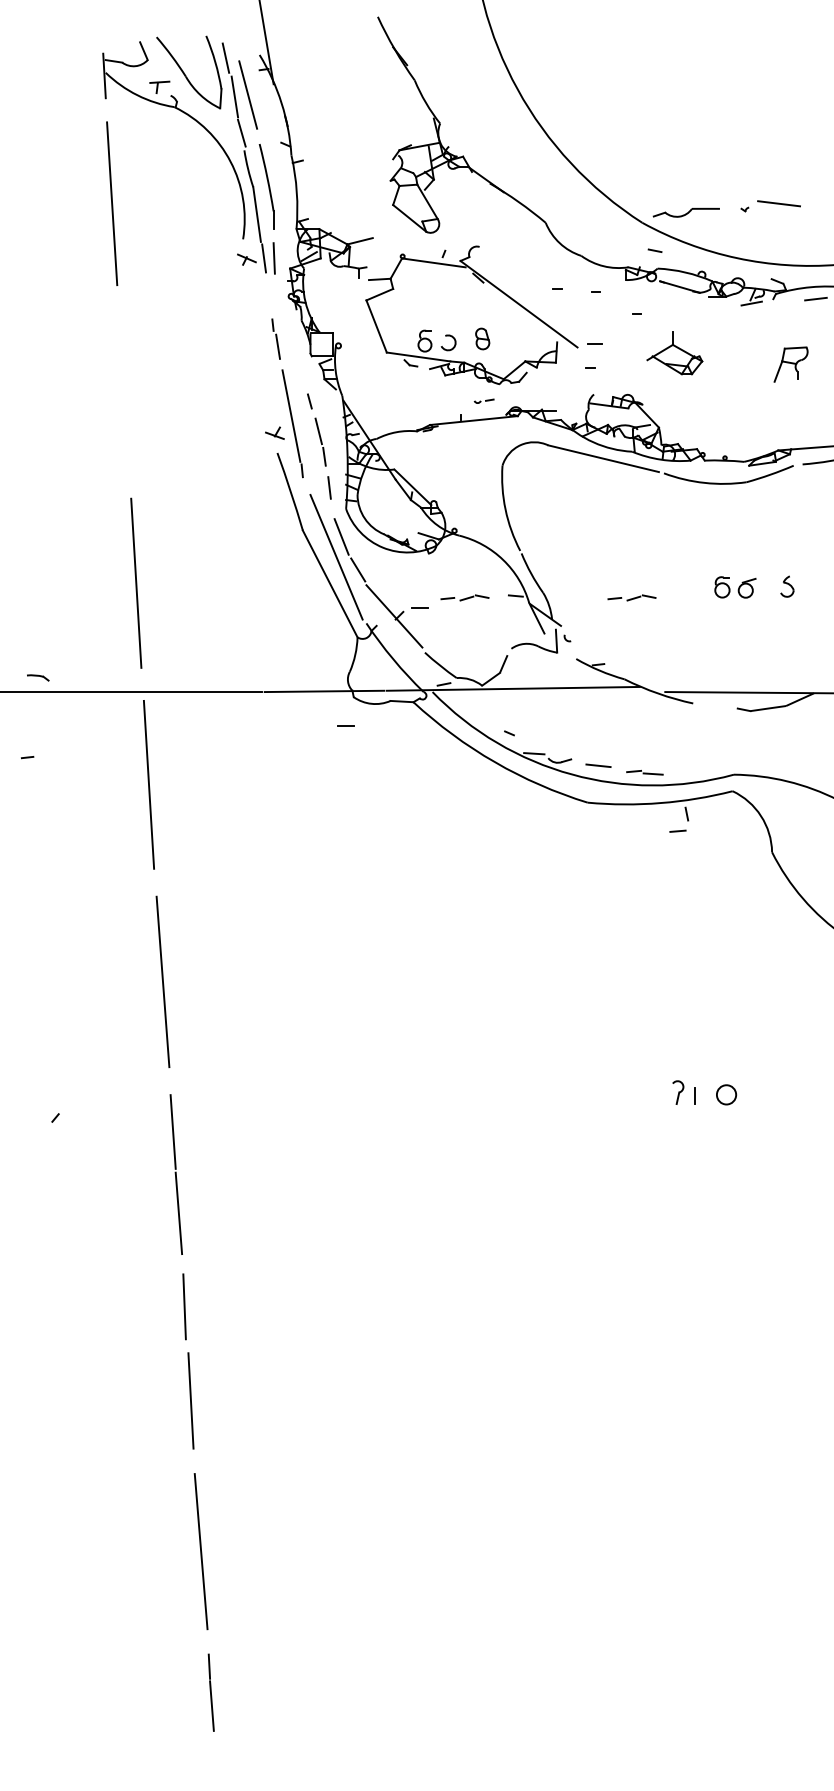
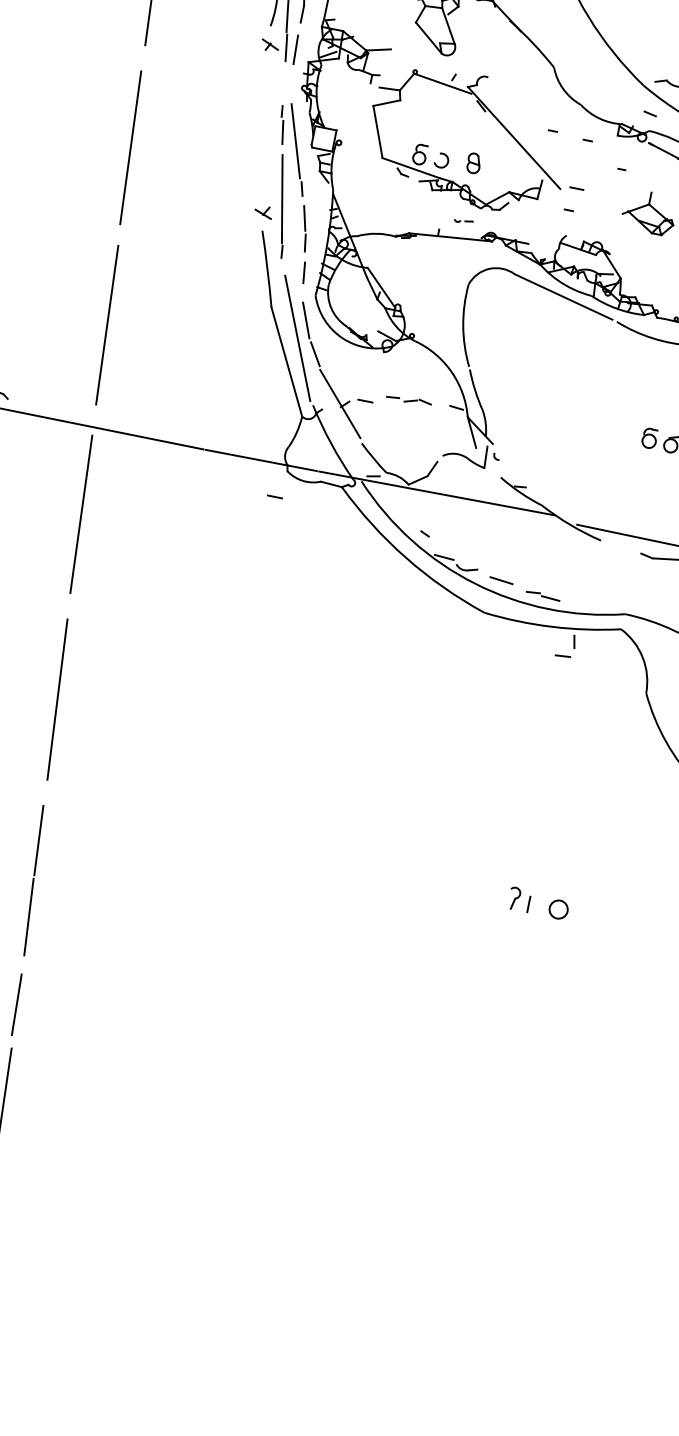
line: (293, 352) -> (296, 140), added
line: (123, 394) -> (130, 147), added
part: (631, 597) -> (563, 430), removed

